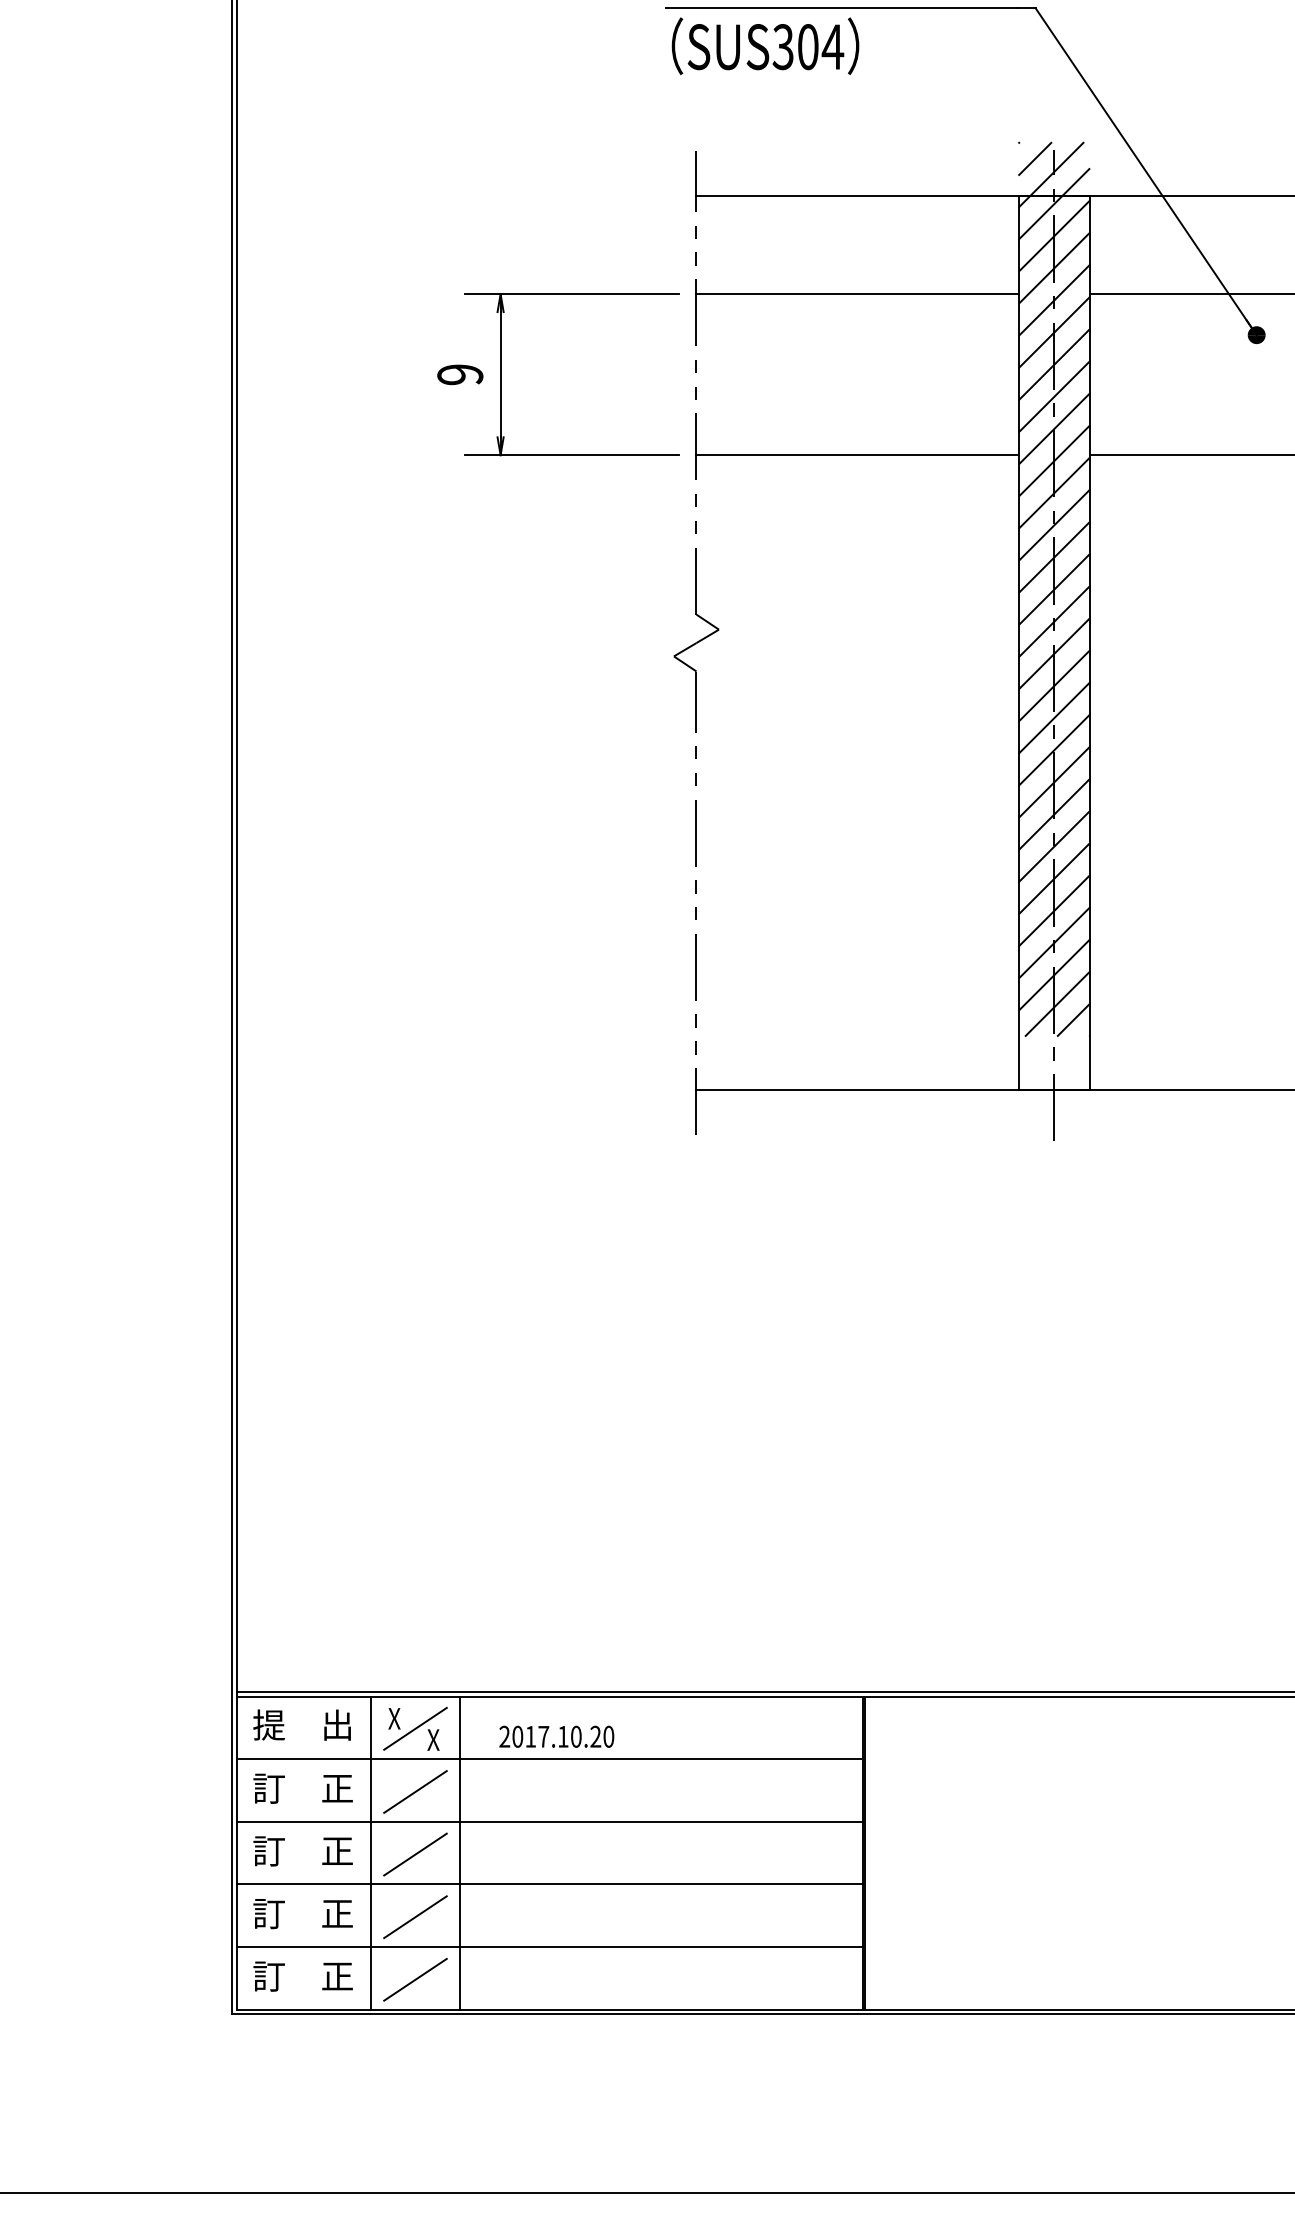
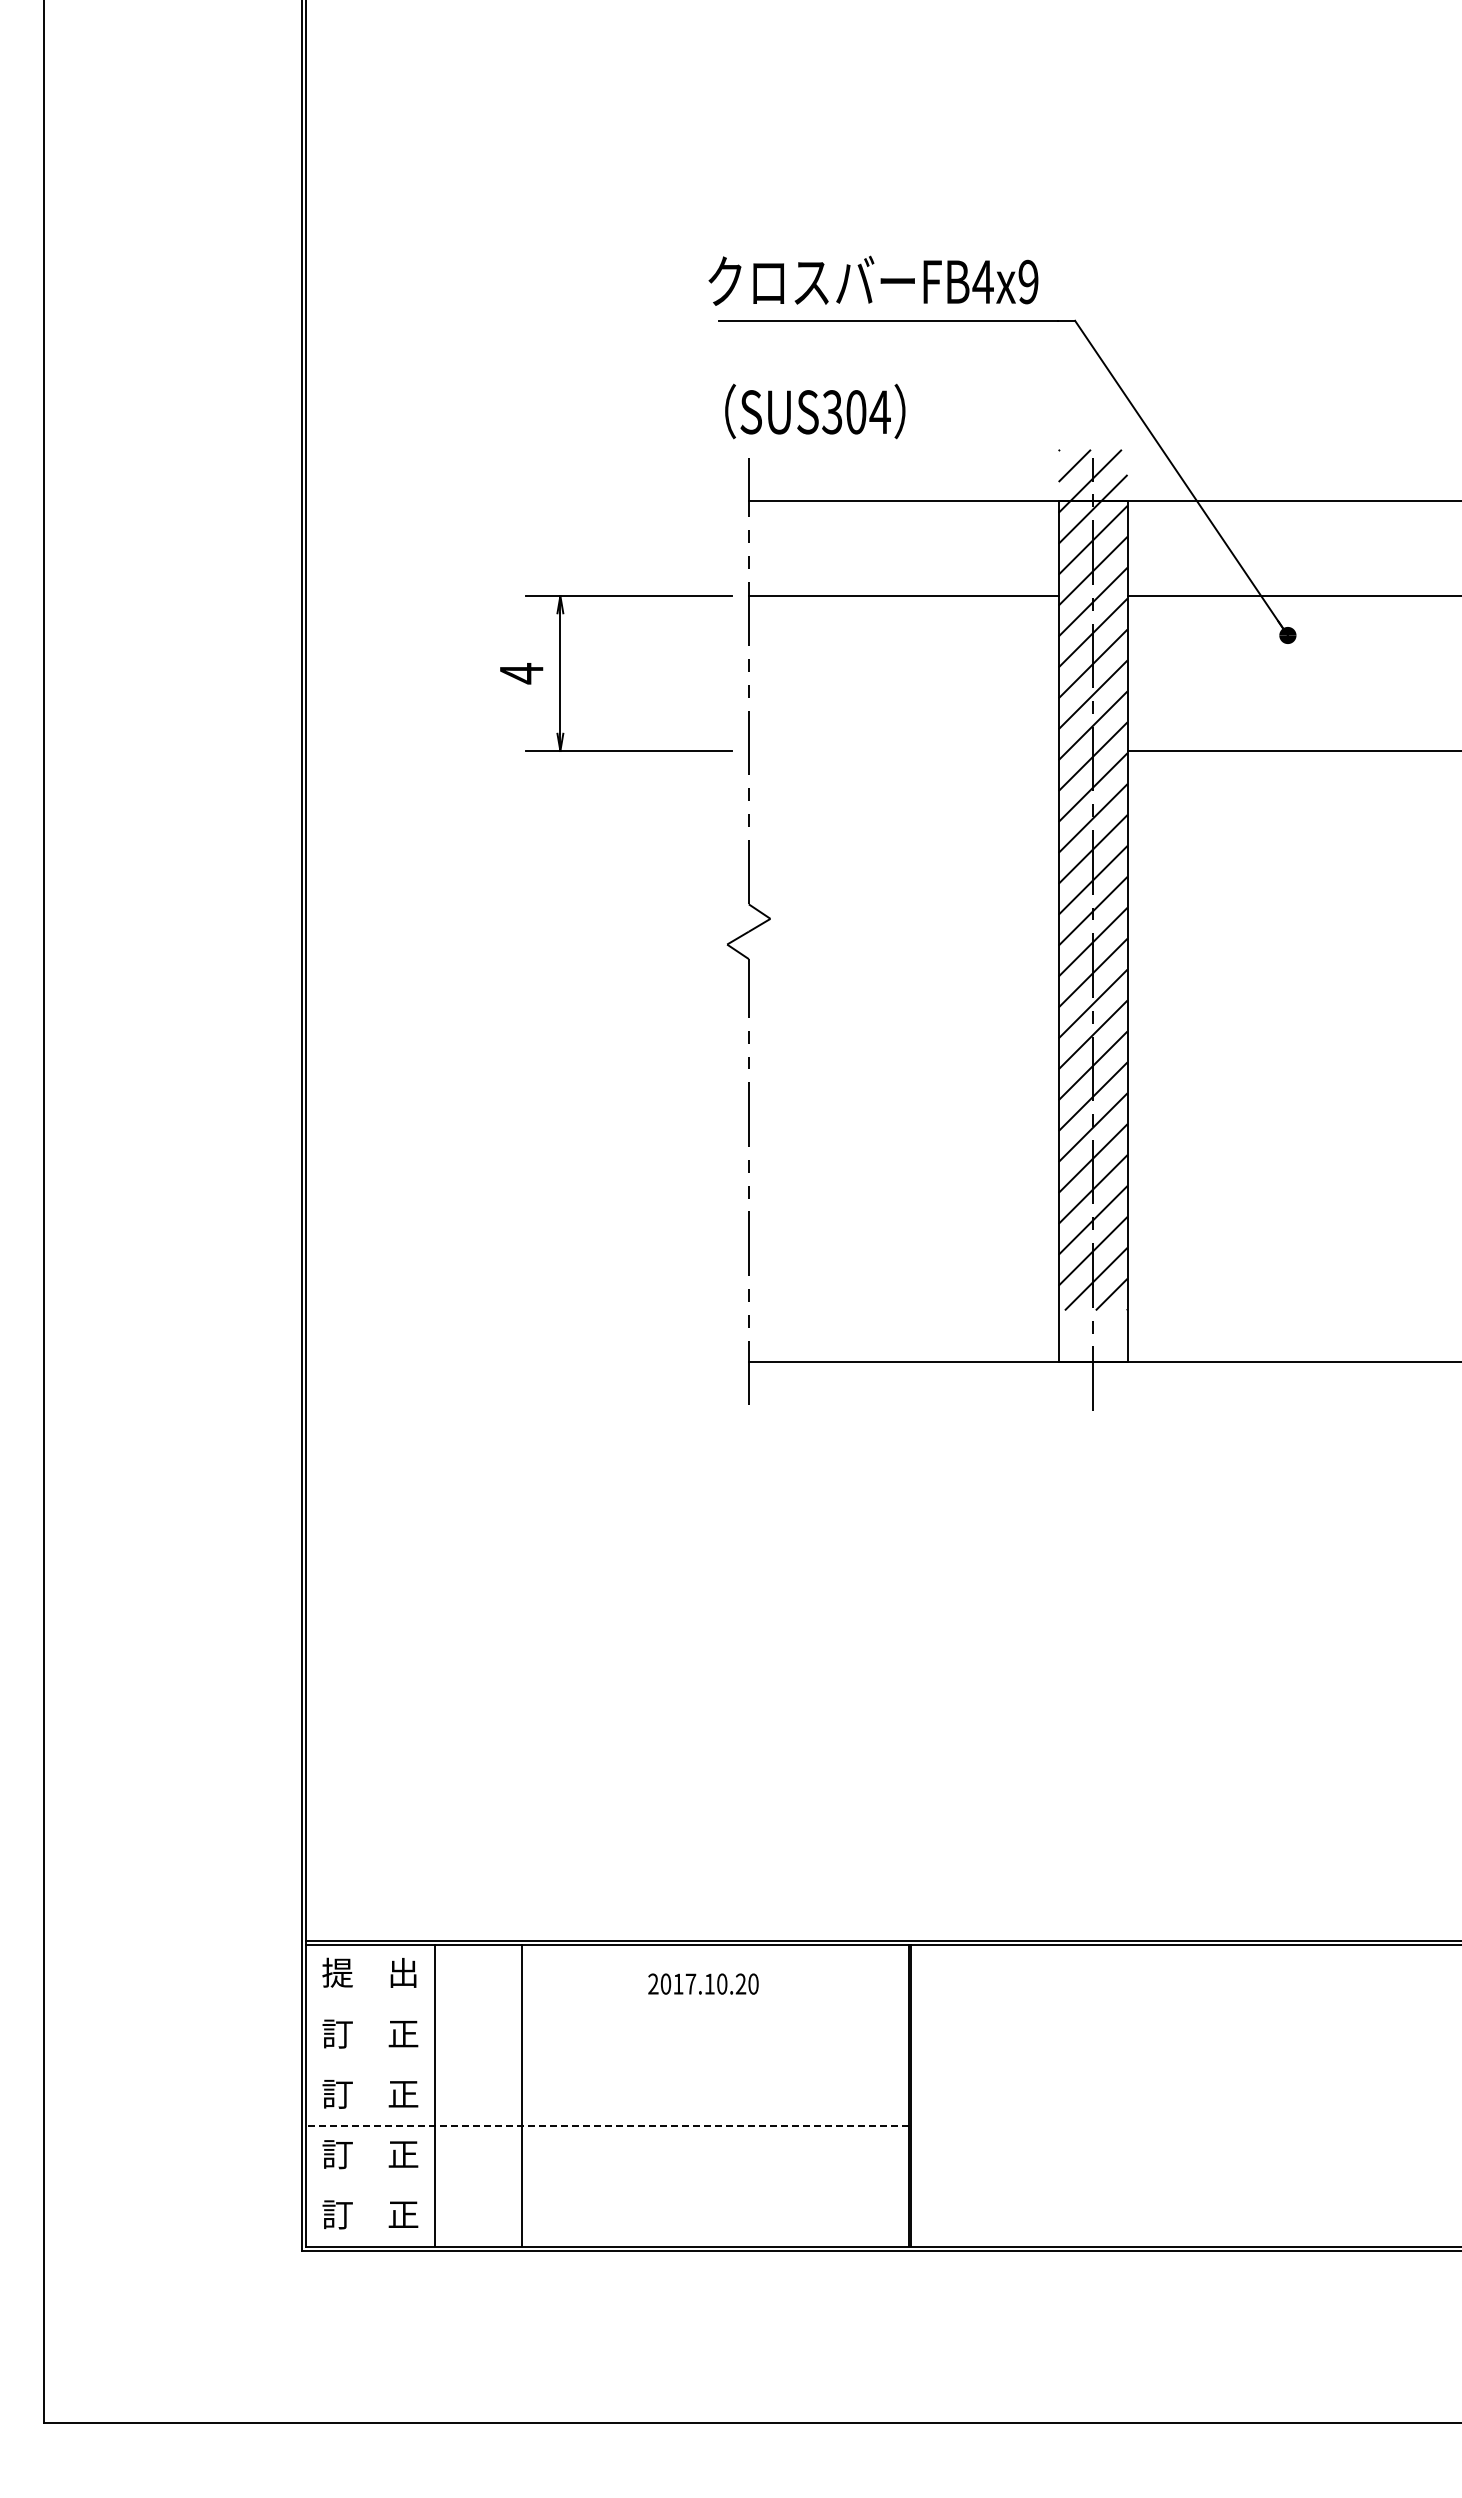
text: (765, 46) -> (815, 411), moved
text: (460, 374) -> (521, 673), 9 -> 4
line: (857, 455) -> (903, 751), removed
part: (415, 1728) -> (478, 1976), removed
text: (556, 1736) -> (703, 1983), moved
line: (549, 1759) -> (607, 2005), removed
line: (415, 1792) -> (478, 2037), removed
line: (549, 1821) -> (607, 2065), removed
line: (415, 1854) -> (478, 2097), removed
line: (549, 1884) -> (607, 2126), solid -> dashed
line: (415, 1917) -> (478, 2157), removed
line: (549, 1947) -> (607, 2186), removed
line: (415, 1979) -> (478, 2217), removed

